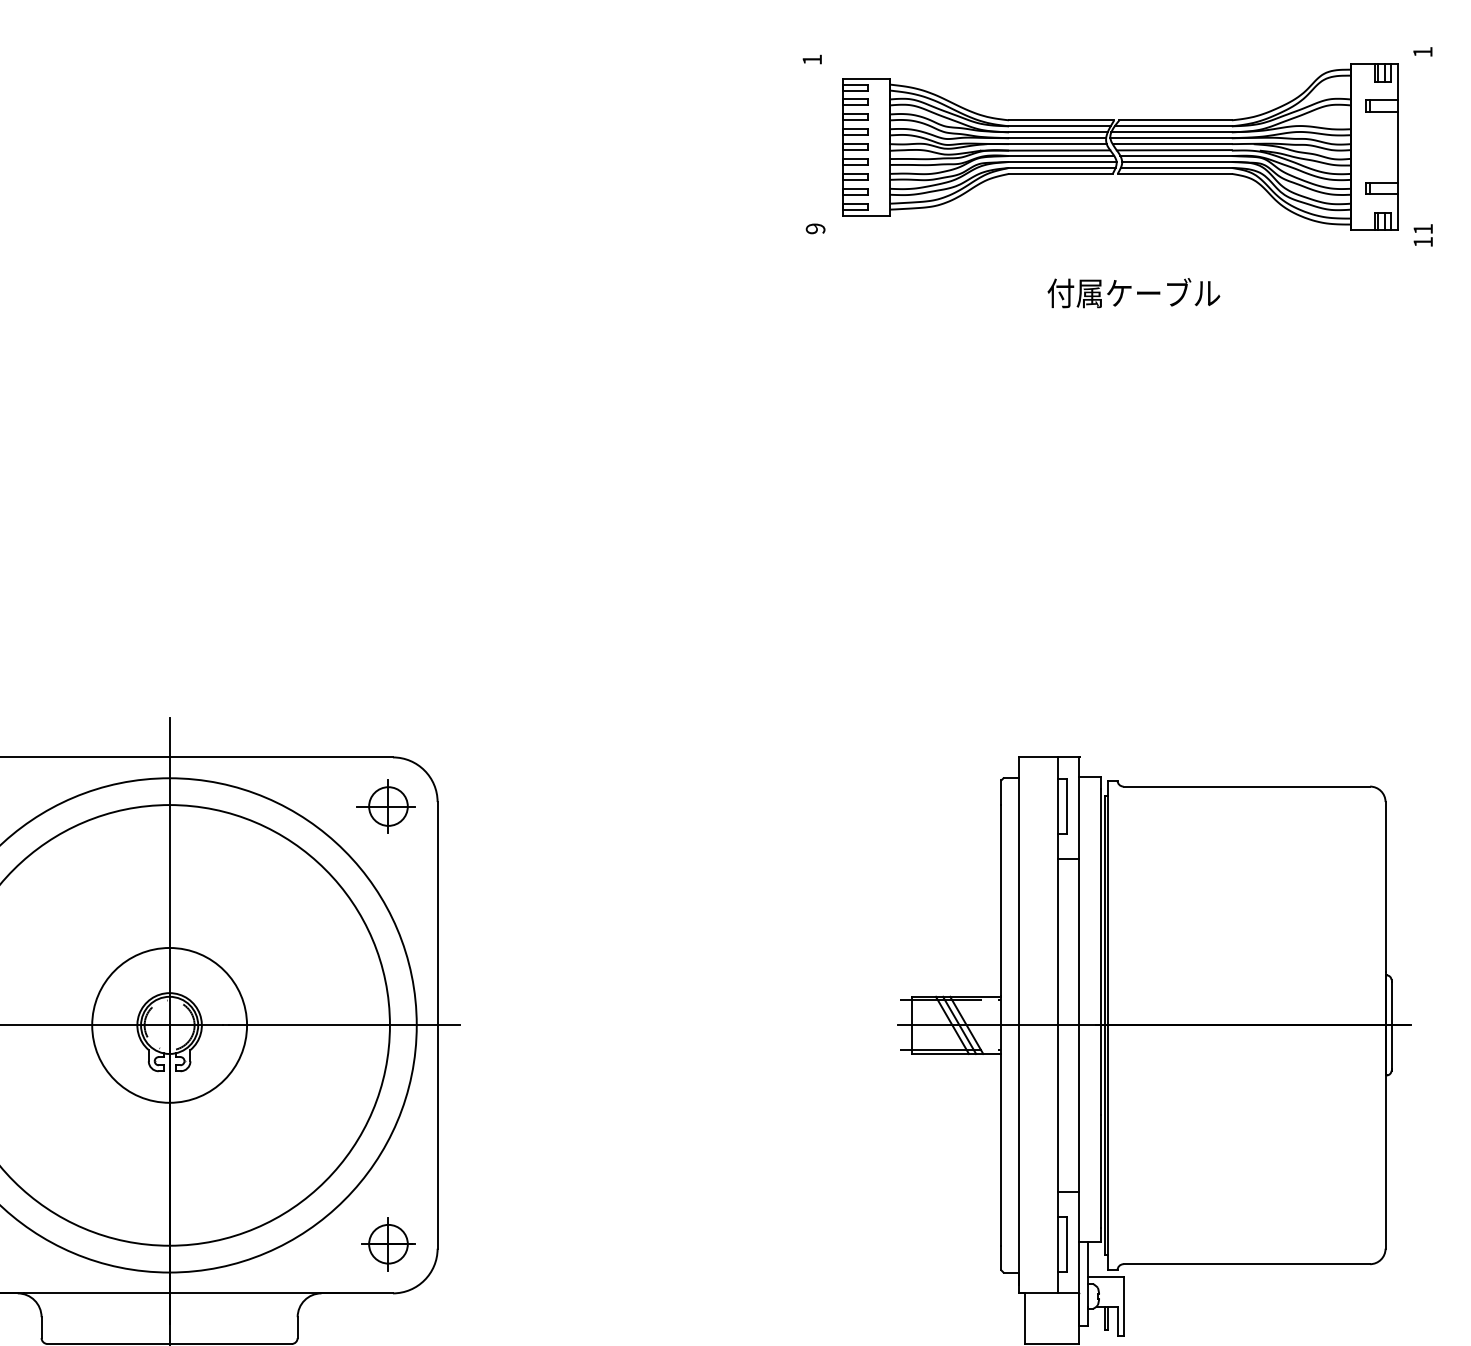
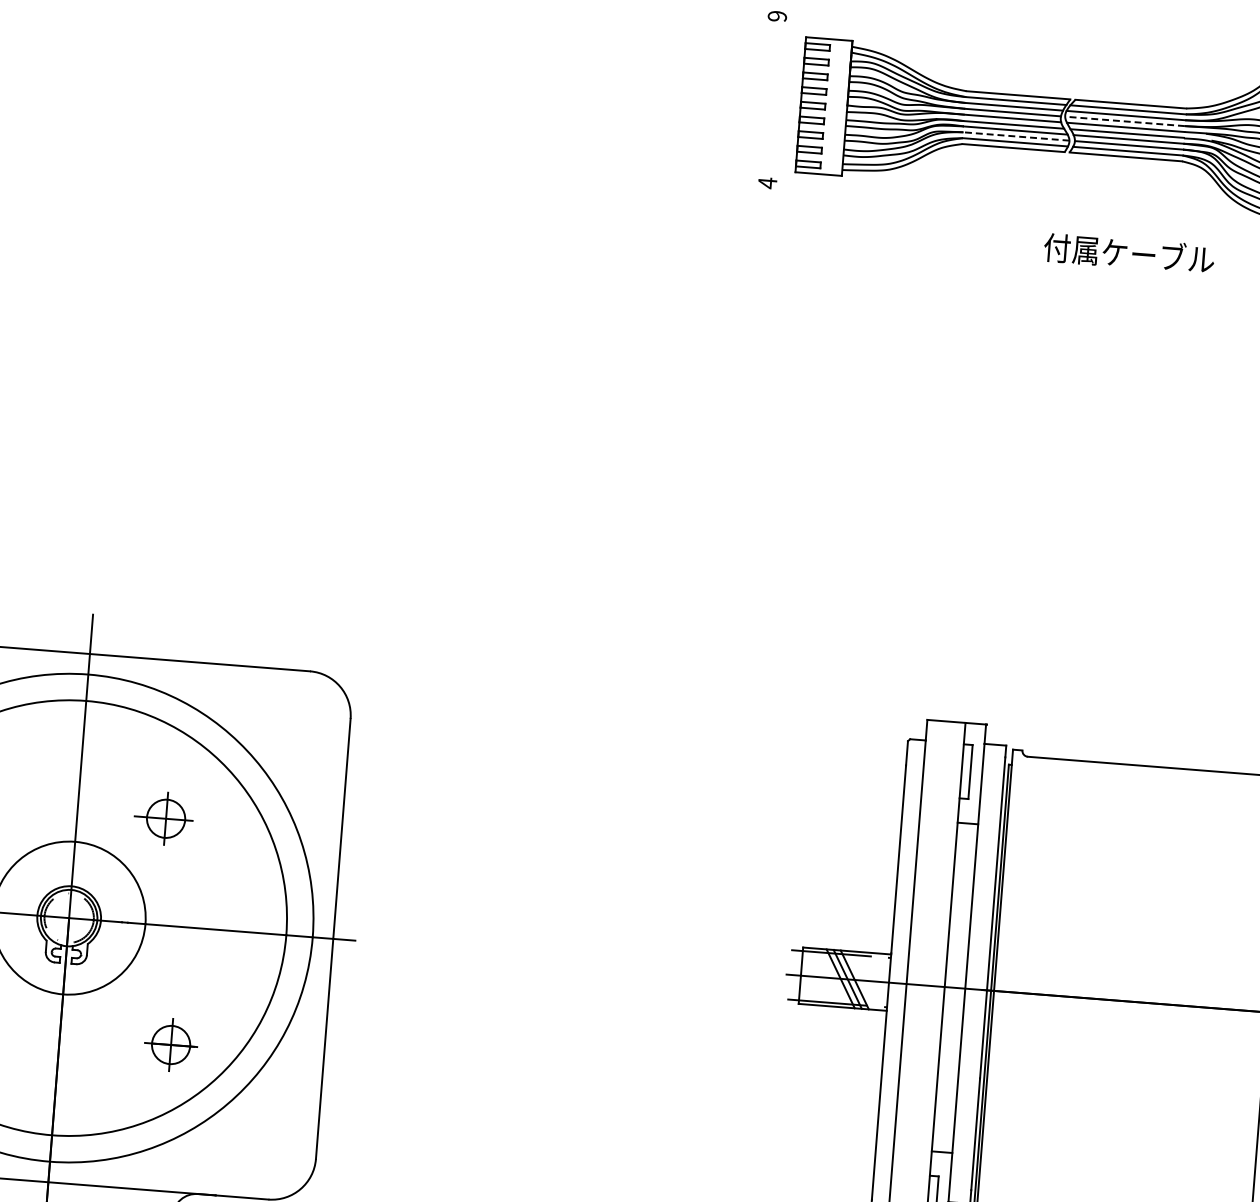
text: (812, 59) -> (777, 16), 1 -> 9
line: (1171, 138) -> (1125, 121), solid -> dashed
line: (1062, 162) -> (1016, 136), solid -> dashed
text: (815, 228) -> (767, 182), 9 -> 4
text: (1133, 293) -> (1128, 253), moved
part: (385, 806) -> (163, 818), moved
part: (388, 1244) -> (171, 1045), moved

